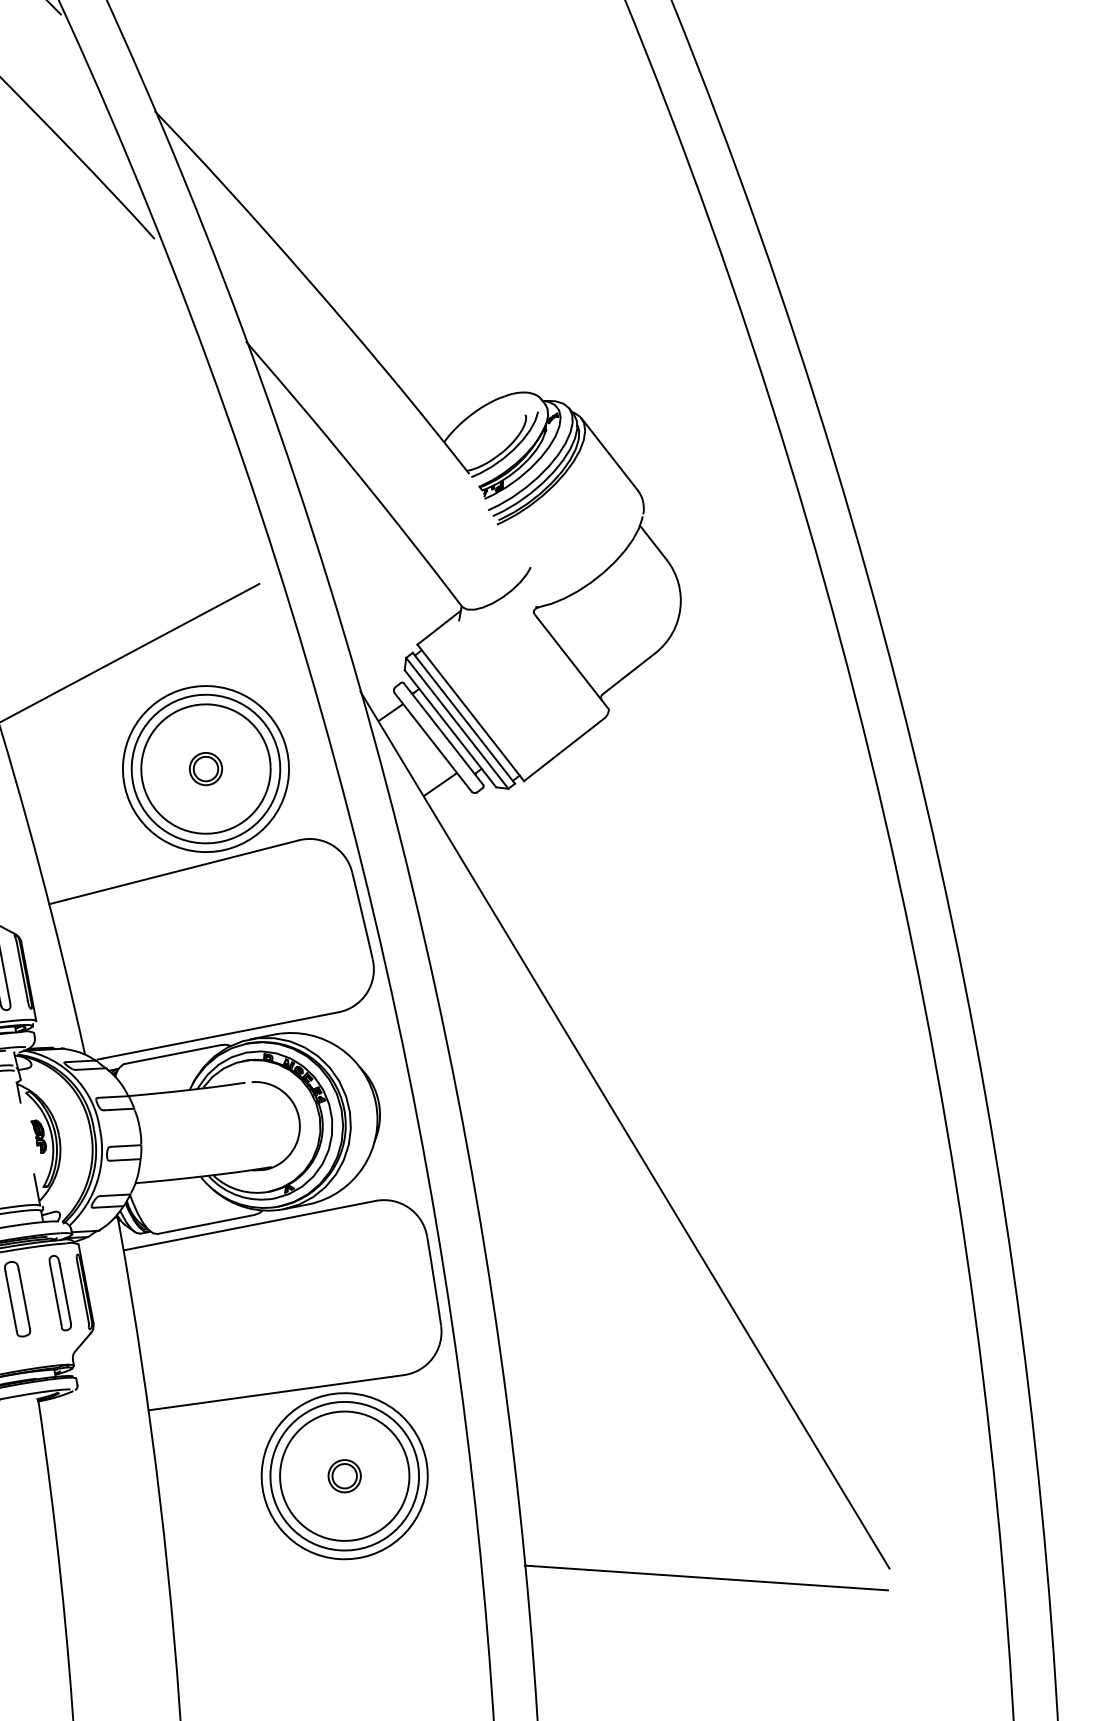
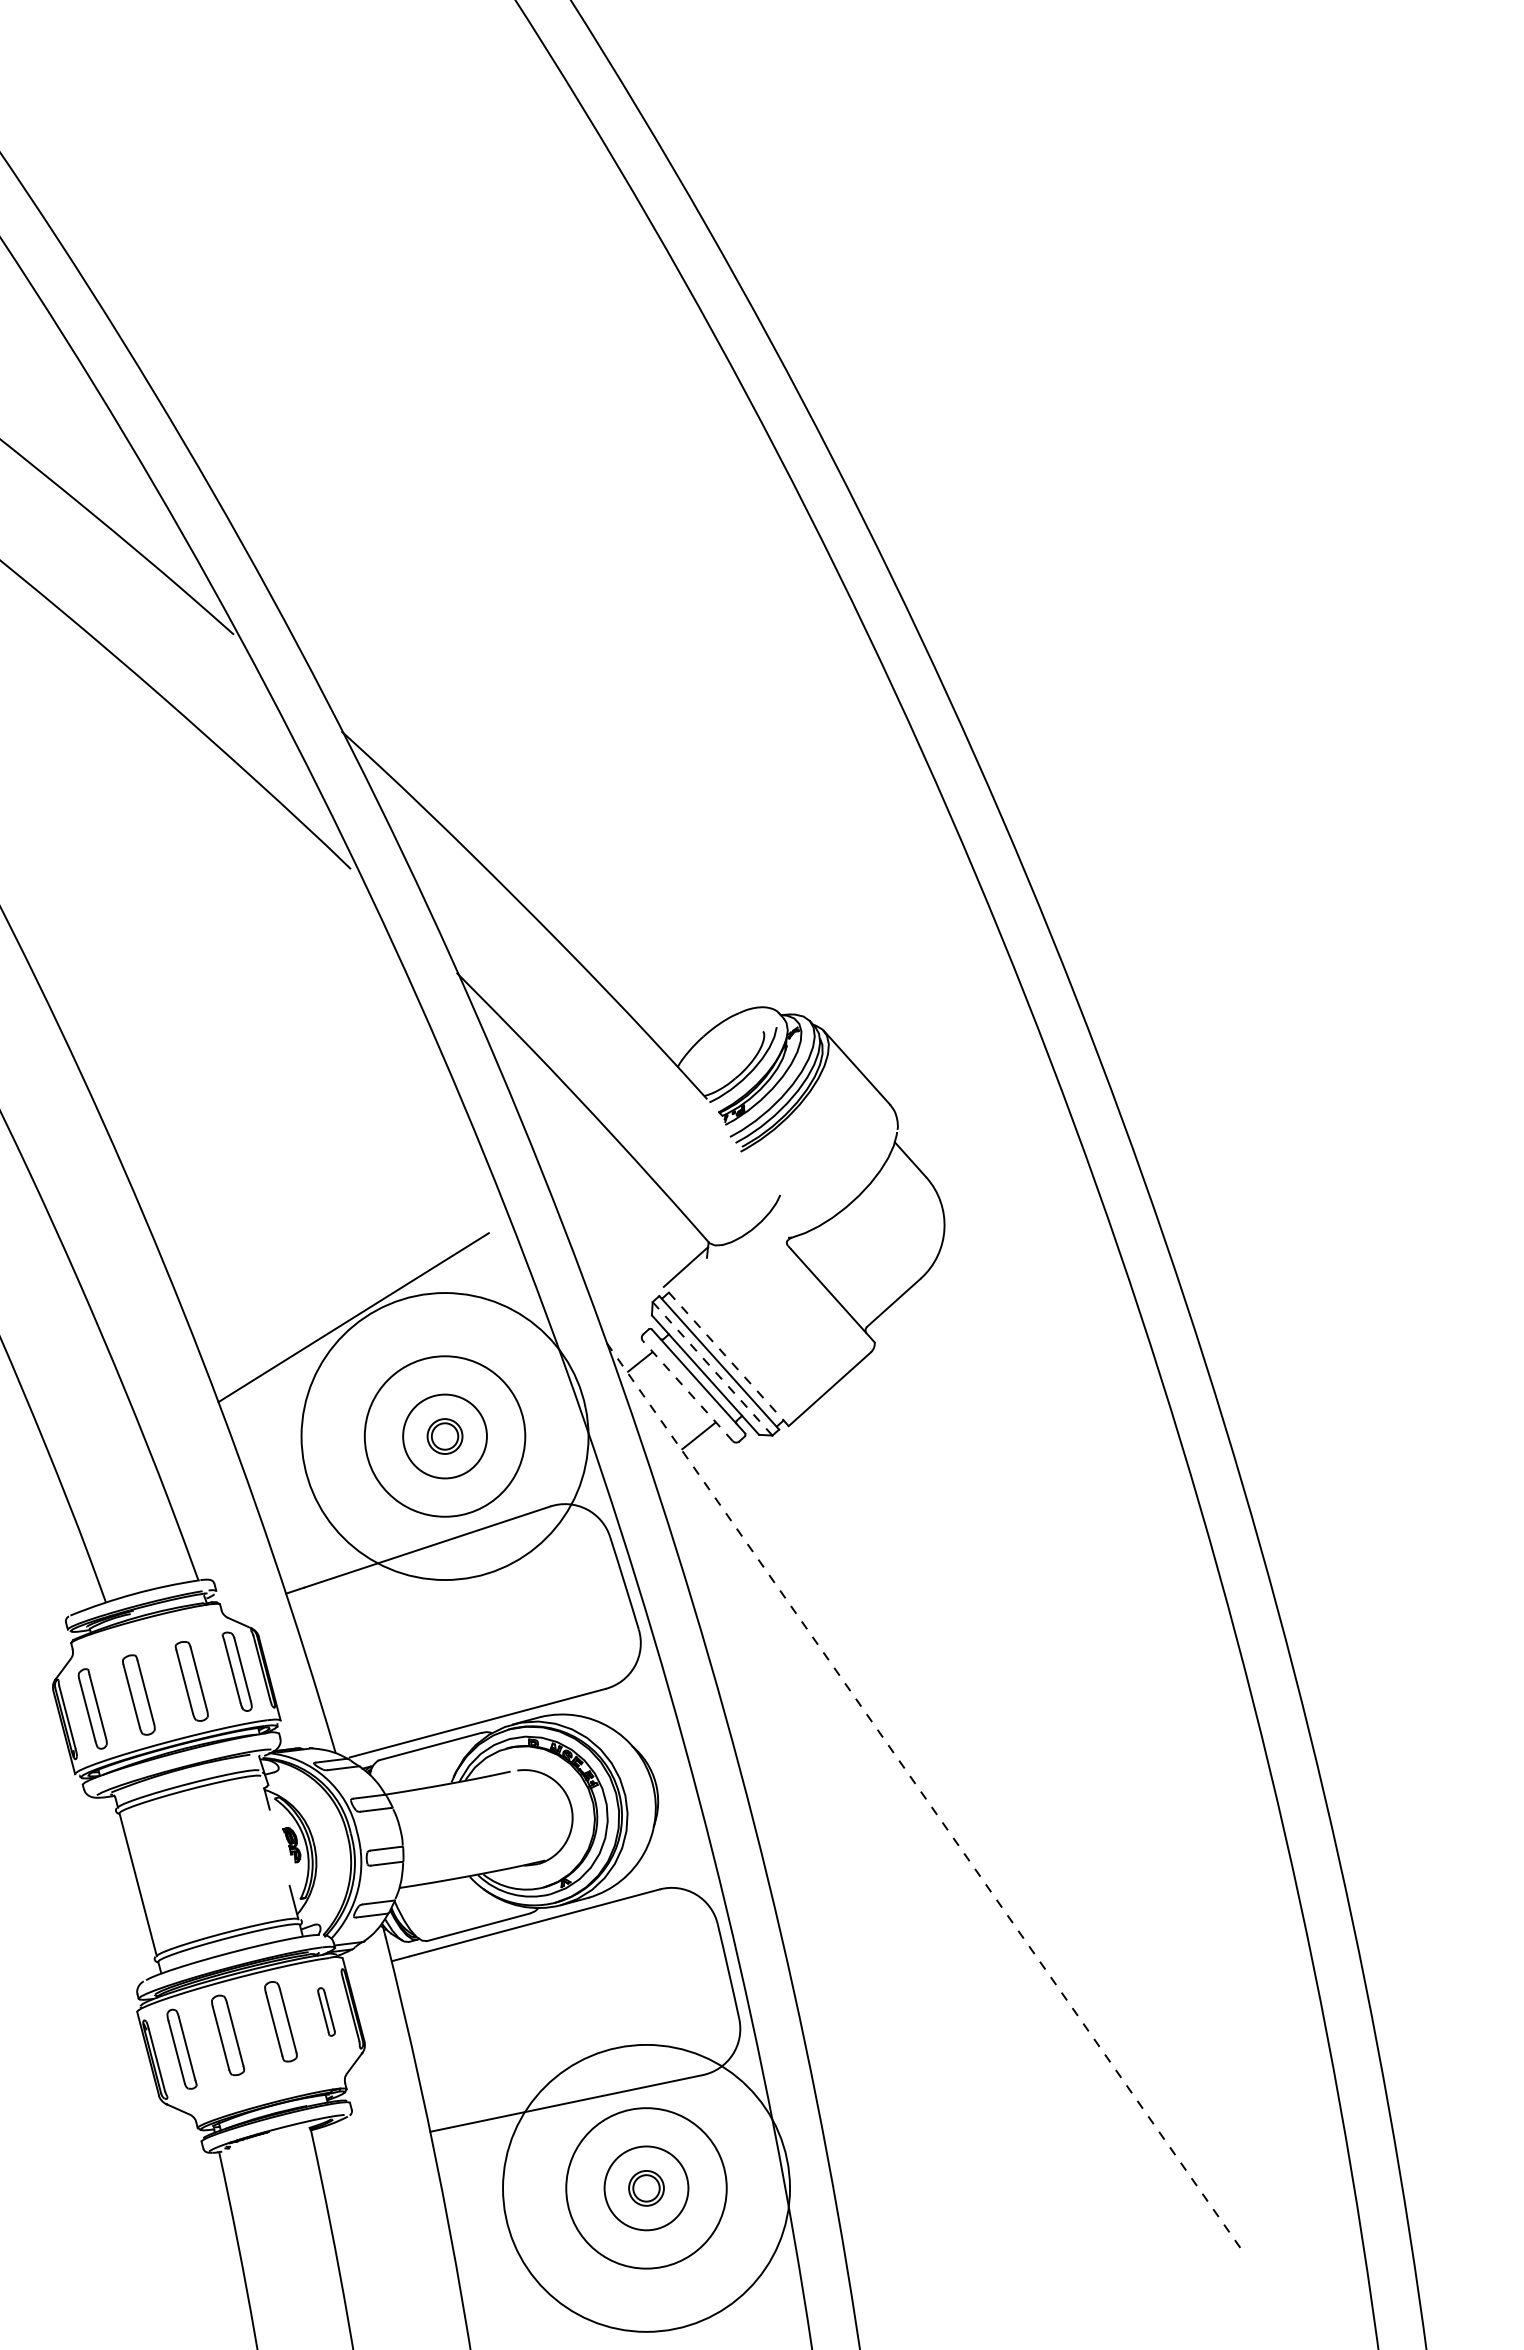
line: (470, 712) -> (726, 1356), solid -> dashed
line: (457, 723) -> (712, 1368), solid -> dashed
line: (432, 741) -> (687, 1390), solid -> dashed
circle: (205, 769) -> (444, 1436), size x0.6
circle: (205, 769) -> (444, 1436), size x1.6
line: (624, 1129) -> (922, 1794), solid -> dashed
part: (60, 1292) -> (326, 2011), size x0.6
circle: (344, 1476) -> (646, 2188), size x0.6
circle: (344, 1476) -> (646, 2188), size x1.6
line: (706, 1577) -> (1043, 2271), removed

